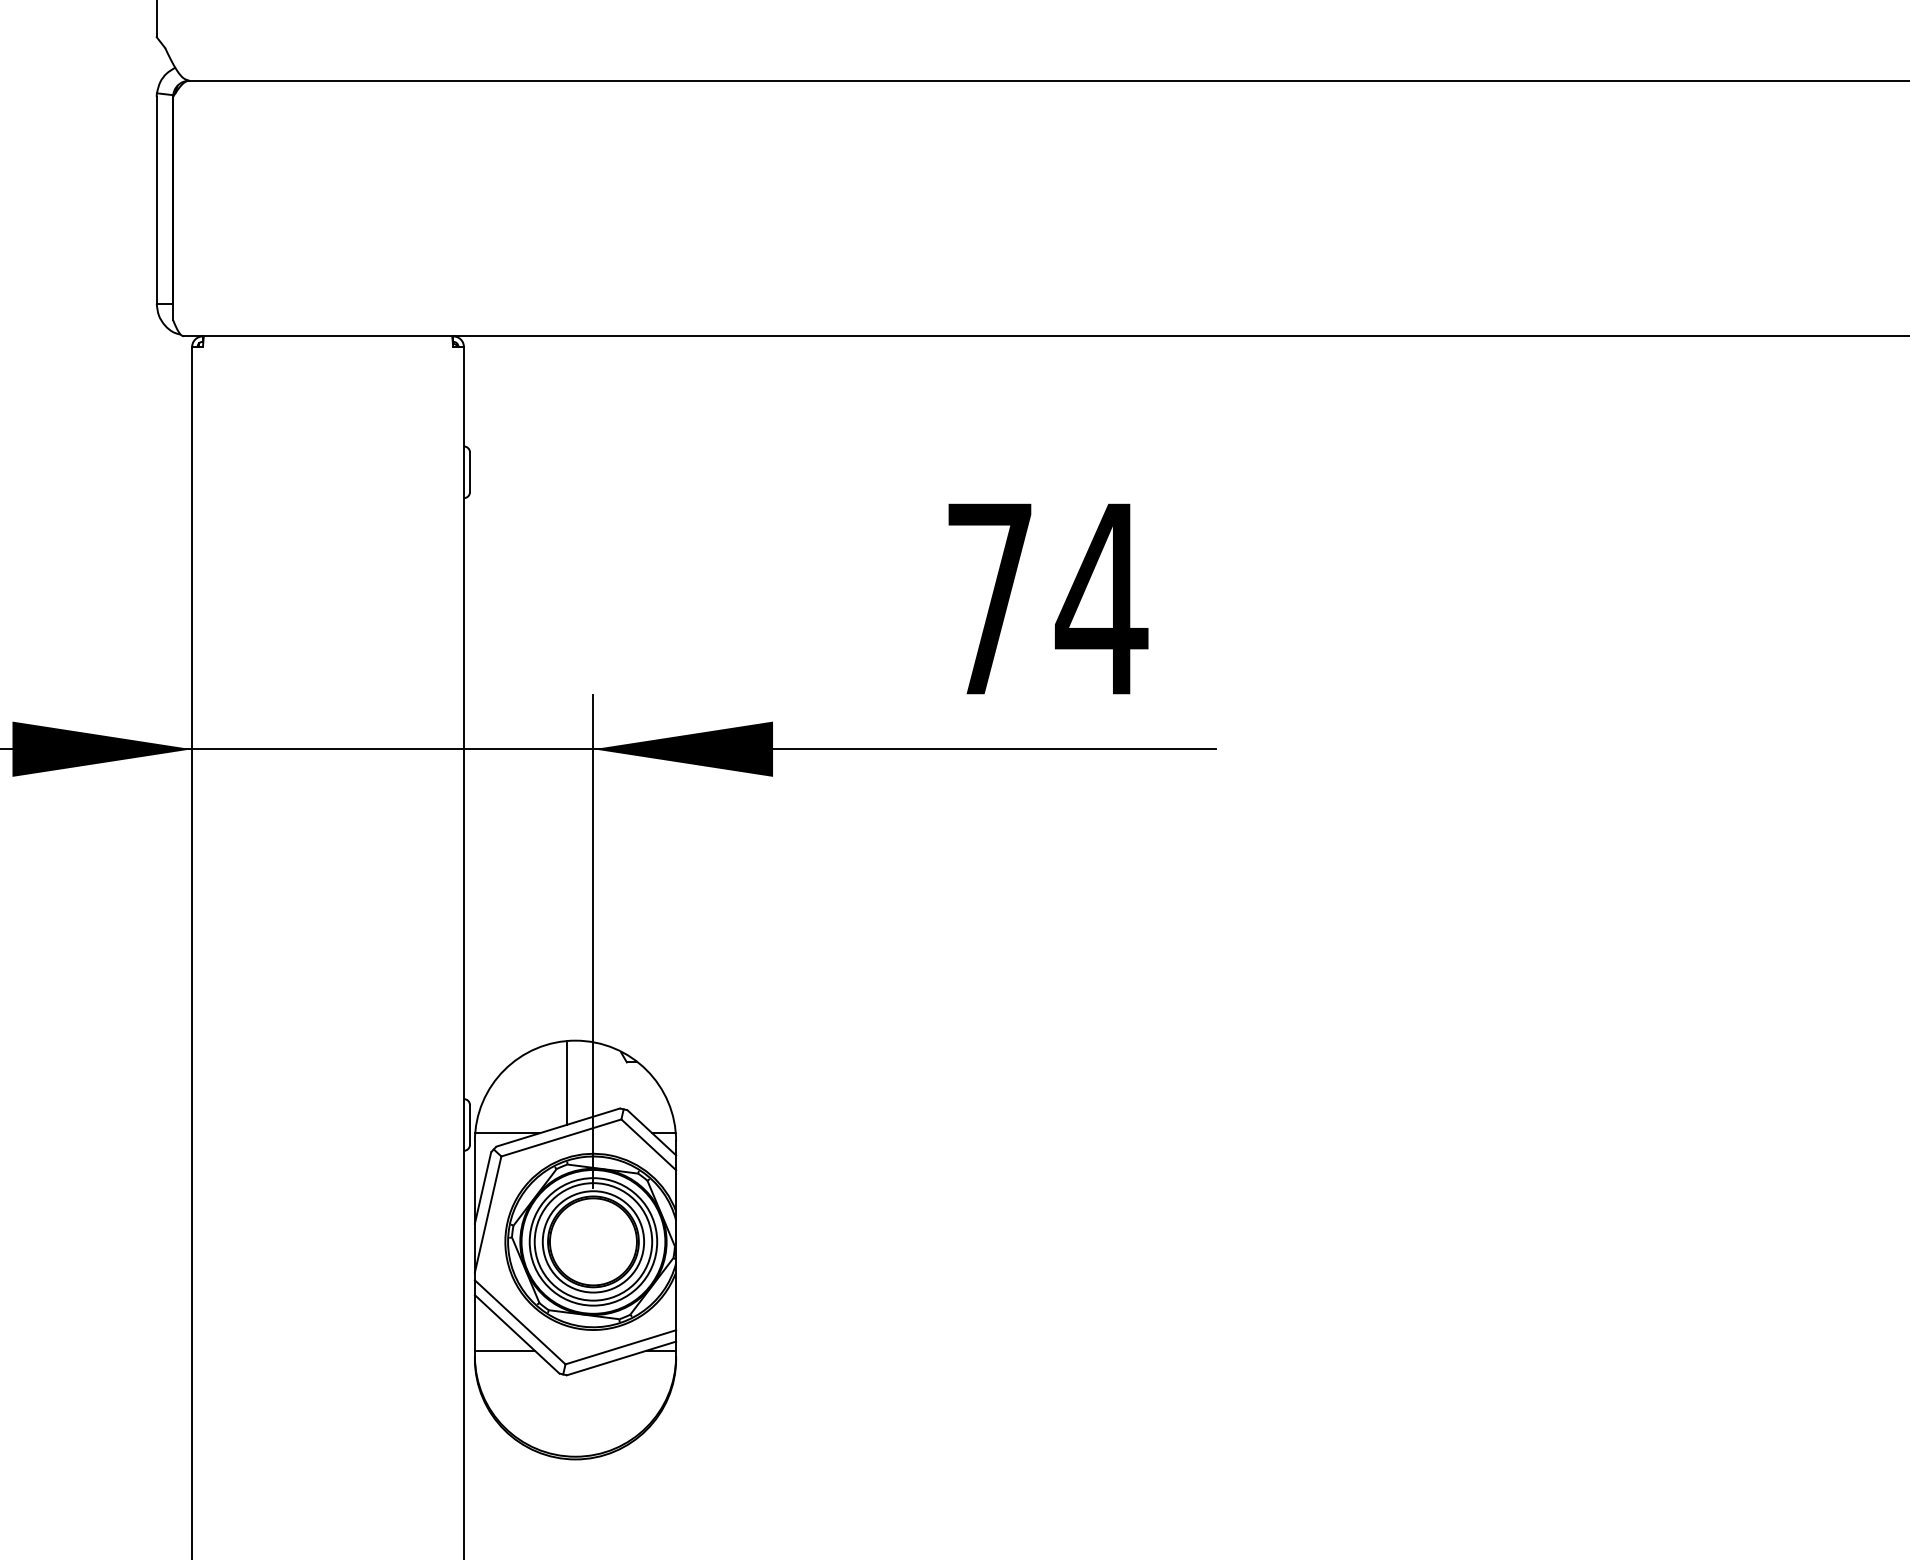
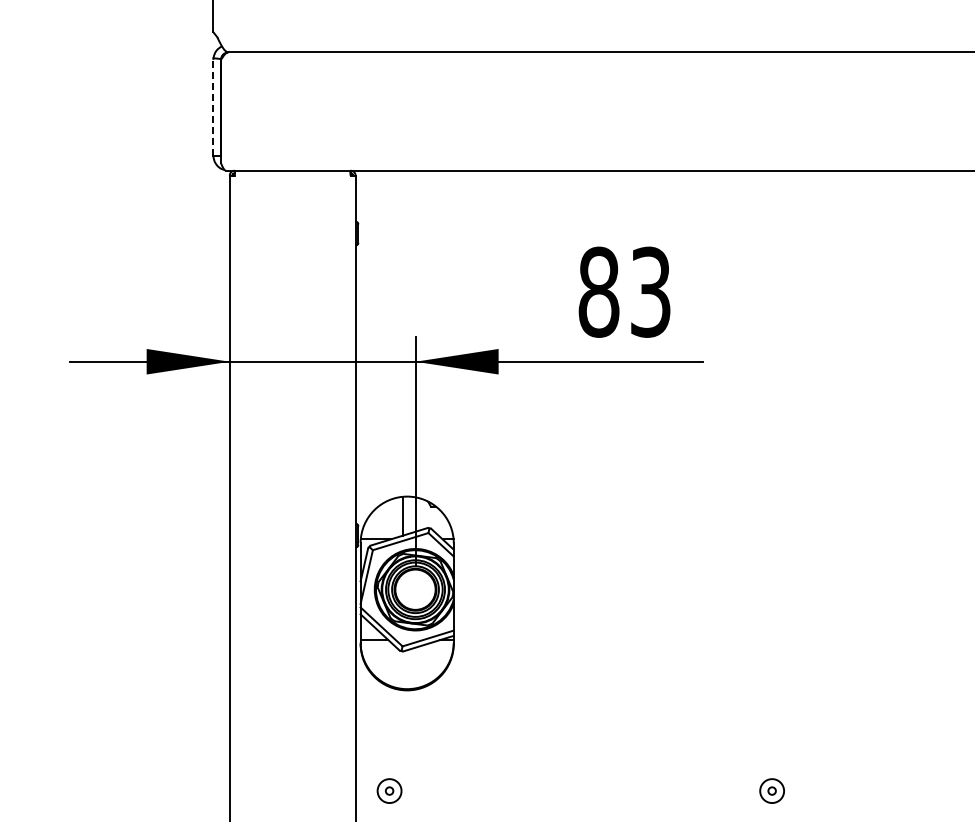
line: (156, 199) -> (213, 107), solid -> dashed
text: (1047, 597) -> (625, 291), 74 -> 83

